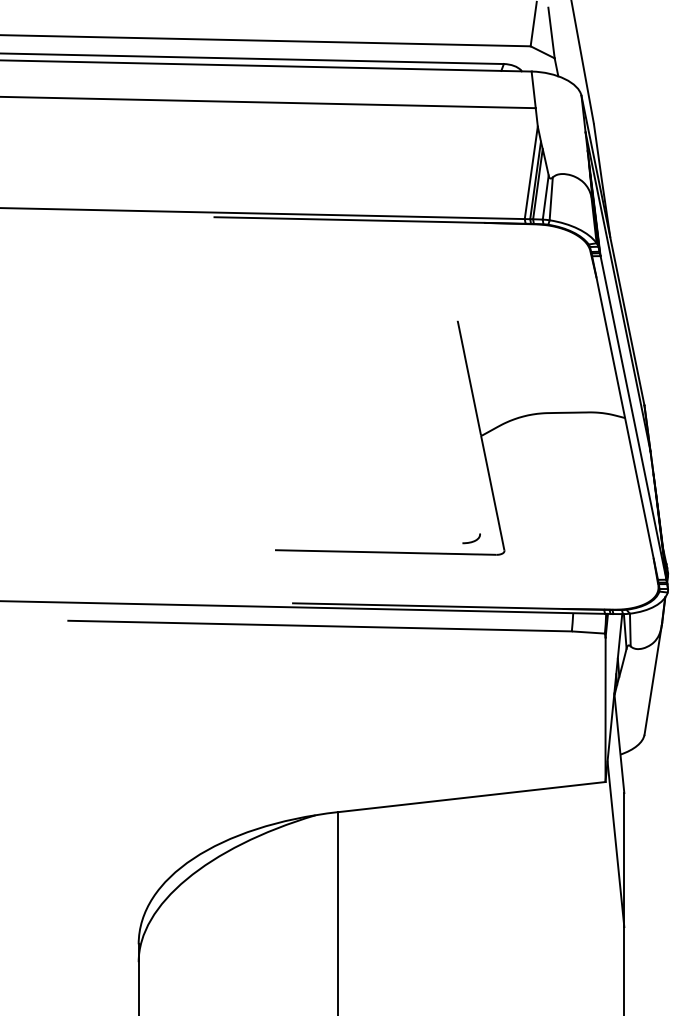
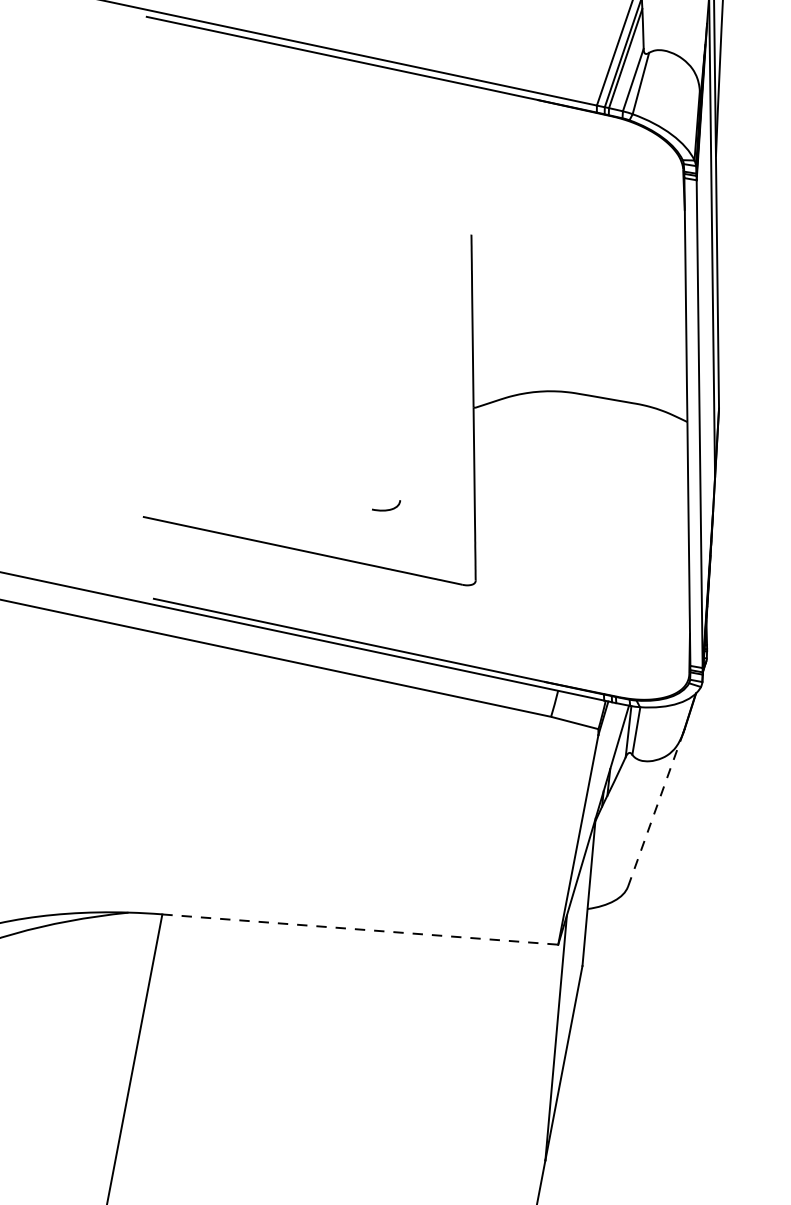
curve: (472, 540) -> (387, 508), moved
line: (653, 678) -> (656, 807), solid -> dashed
line: (472, 797) -> (360, 930), solid -> dashed

